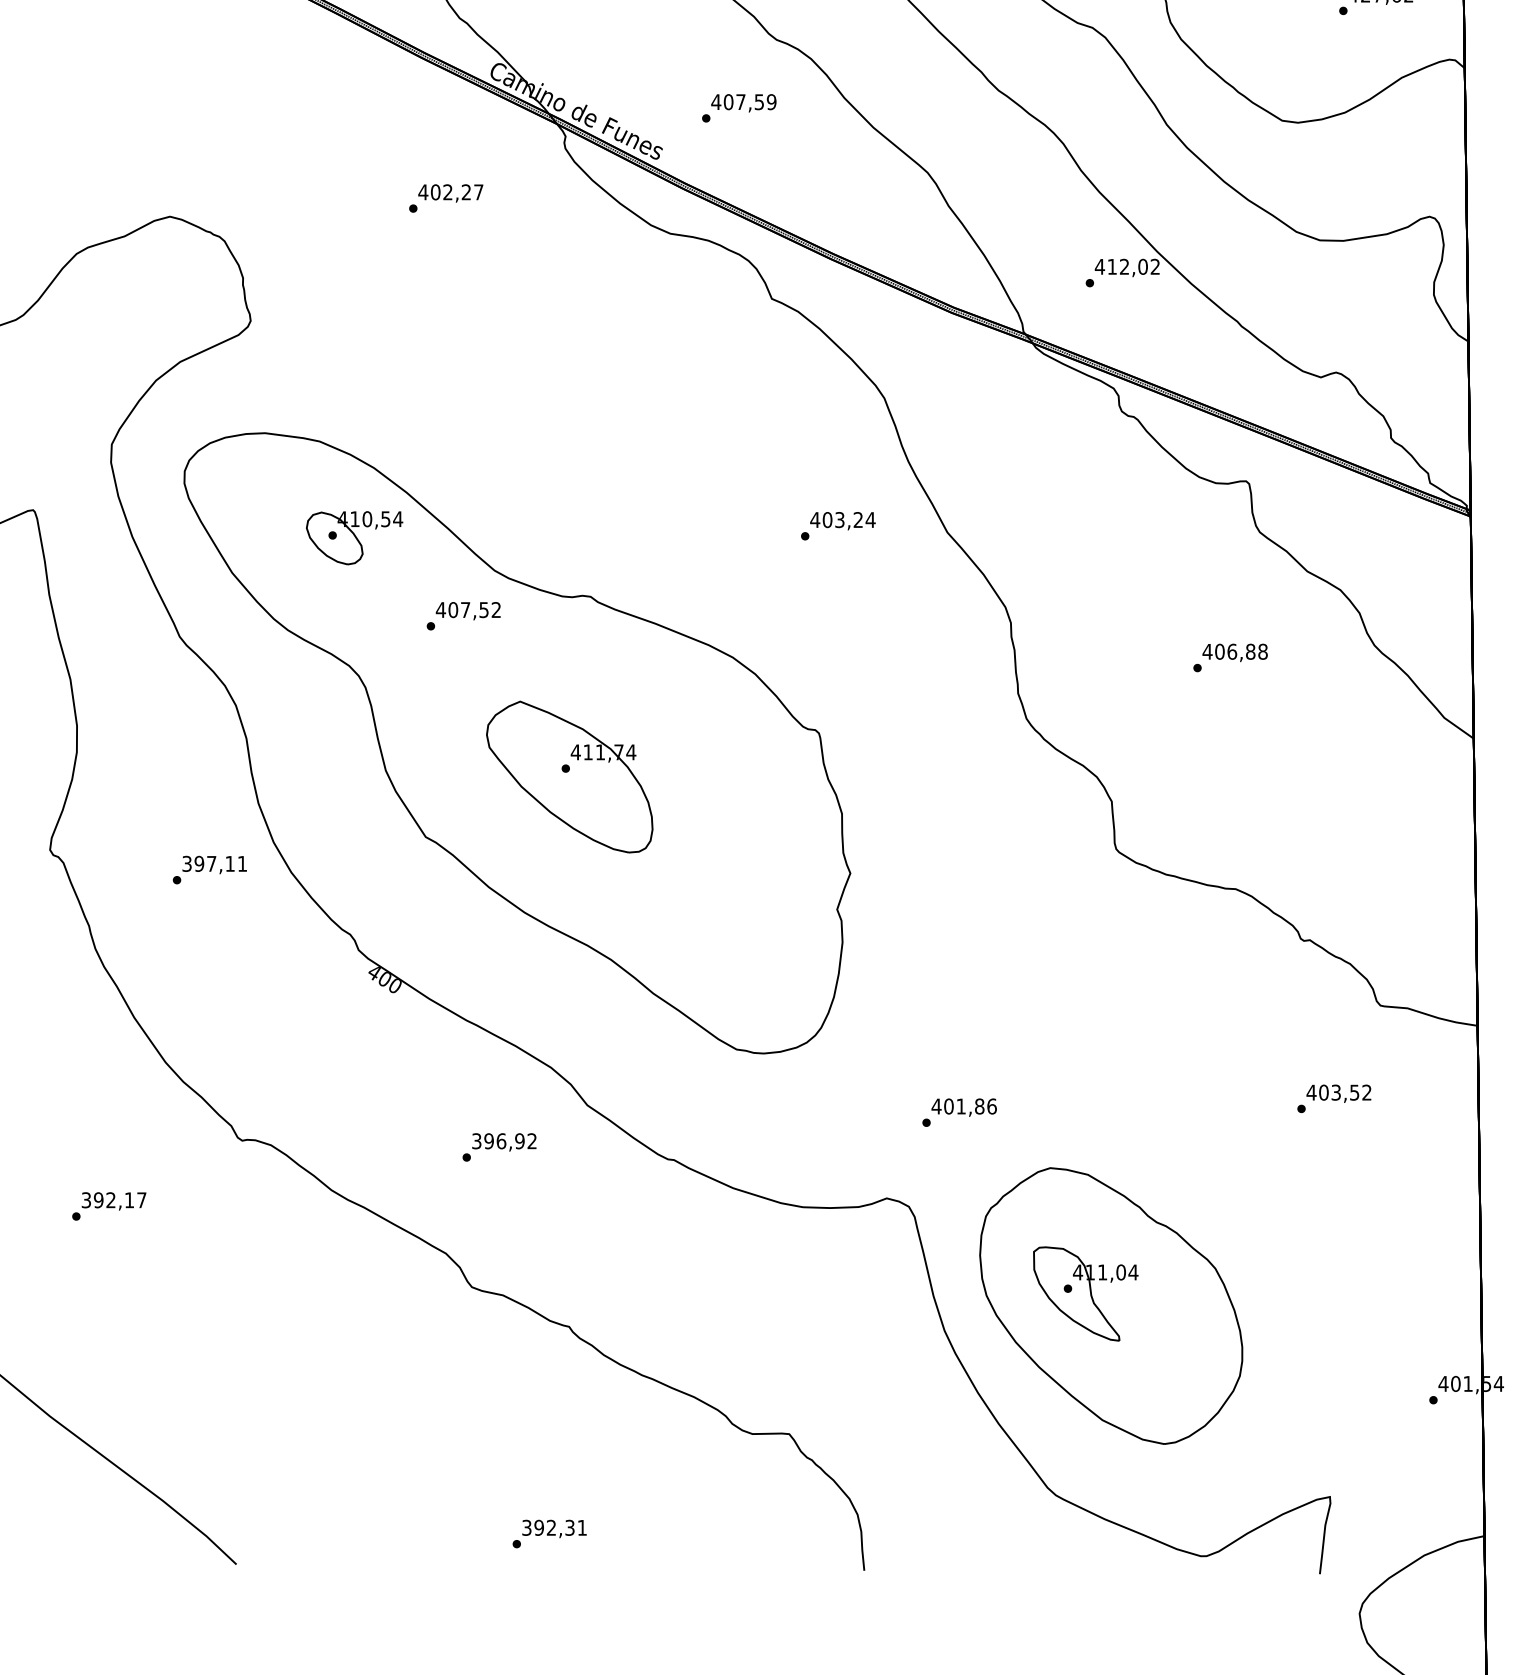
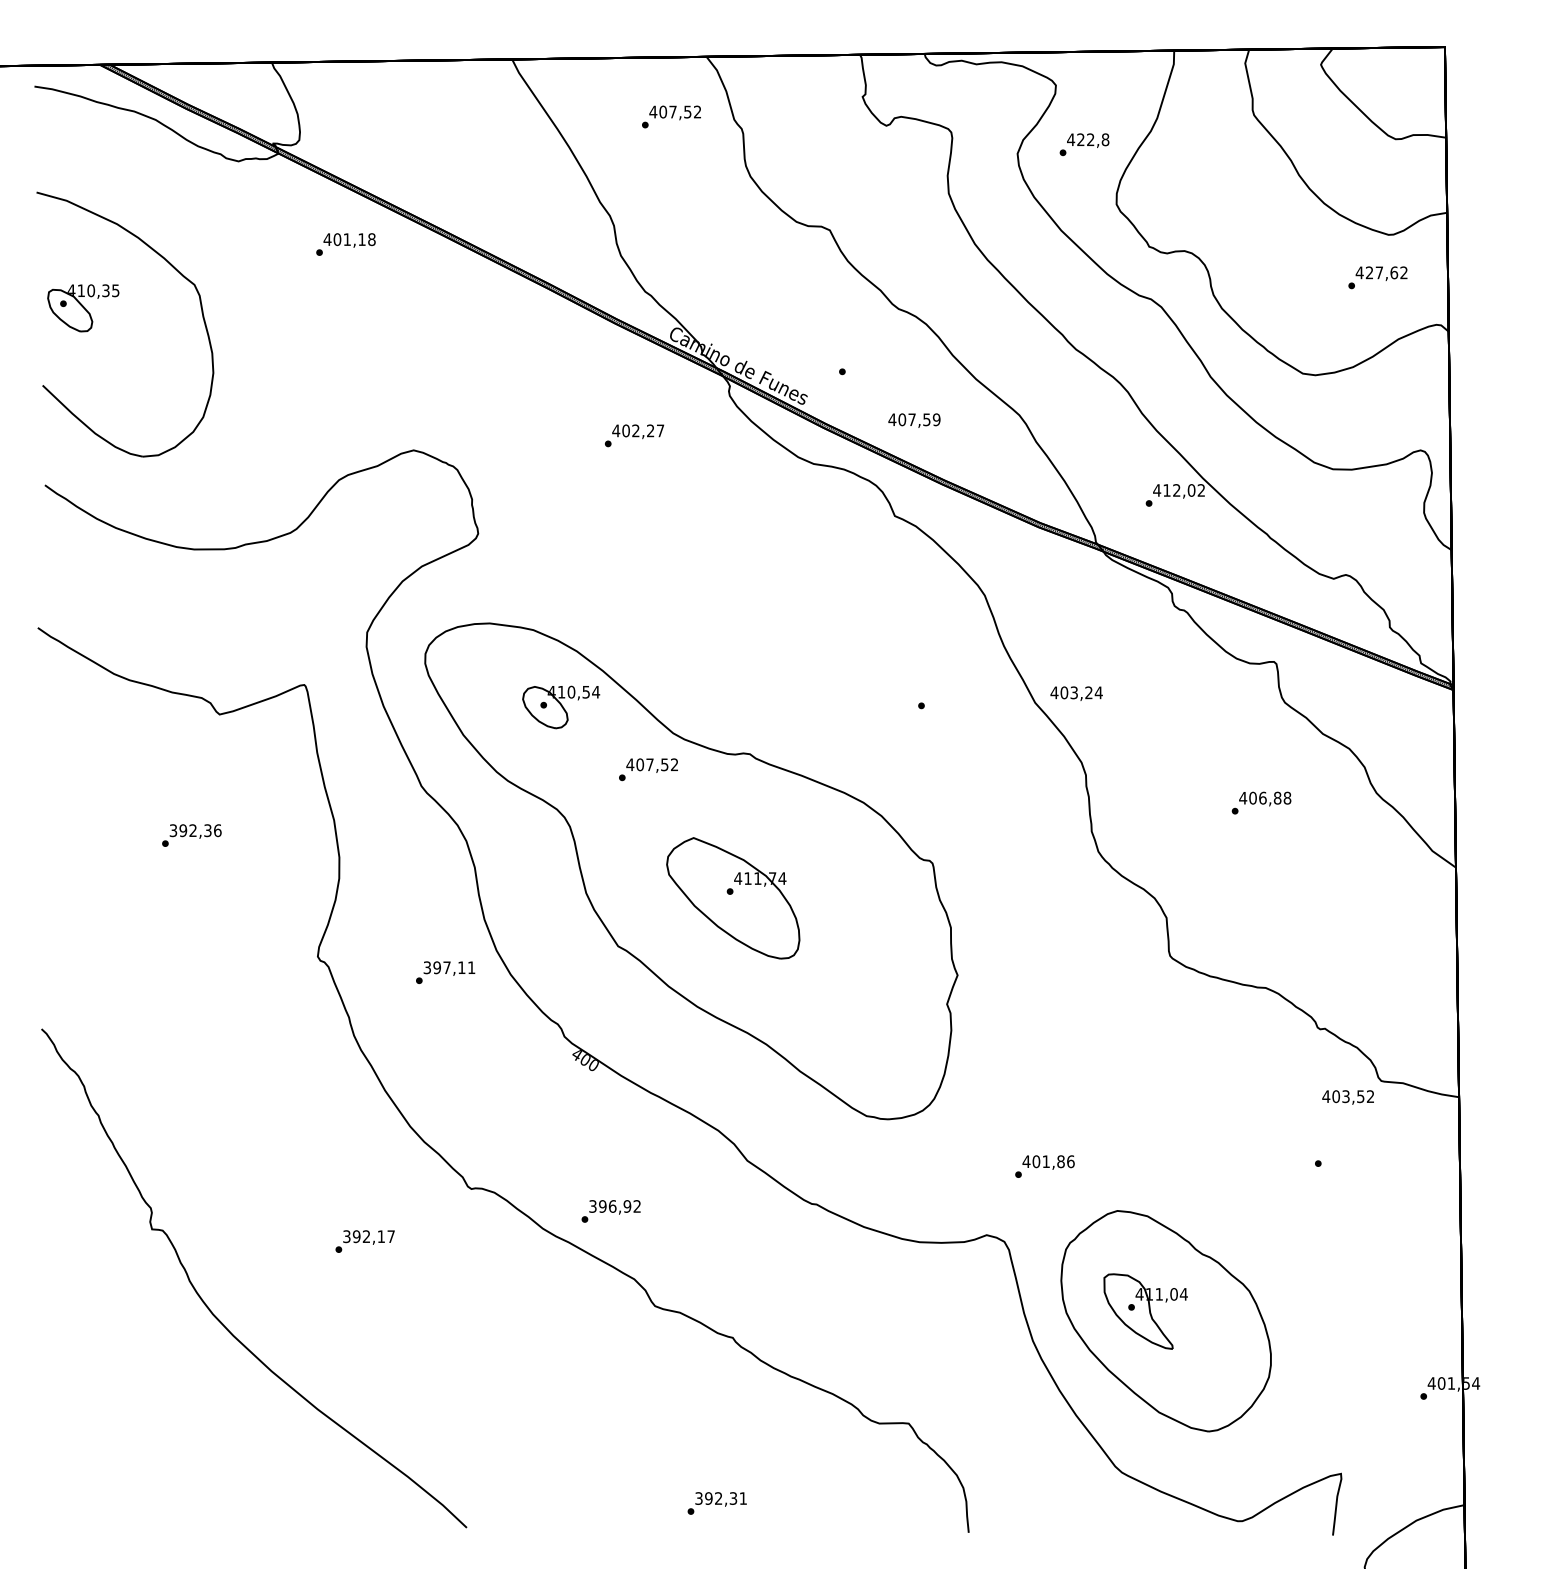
text: (743, 103) -> (914, 420), moved
text: (842, 520) -> (1076, 693), moved
text: (1338, 1093) -> (1347, 1097), moved
text: (498, 1147) -> (610, 1211), moved

